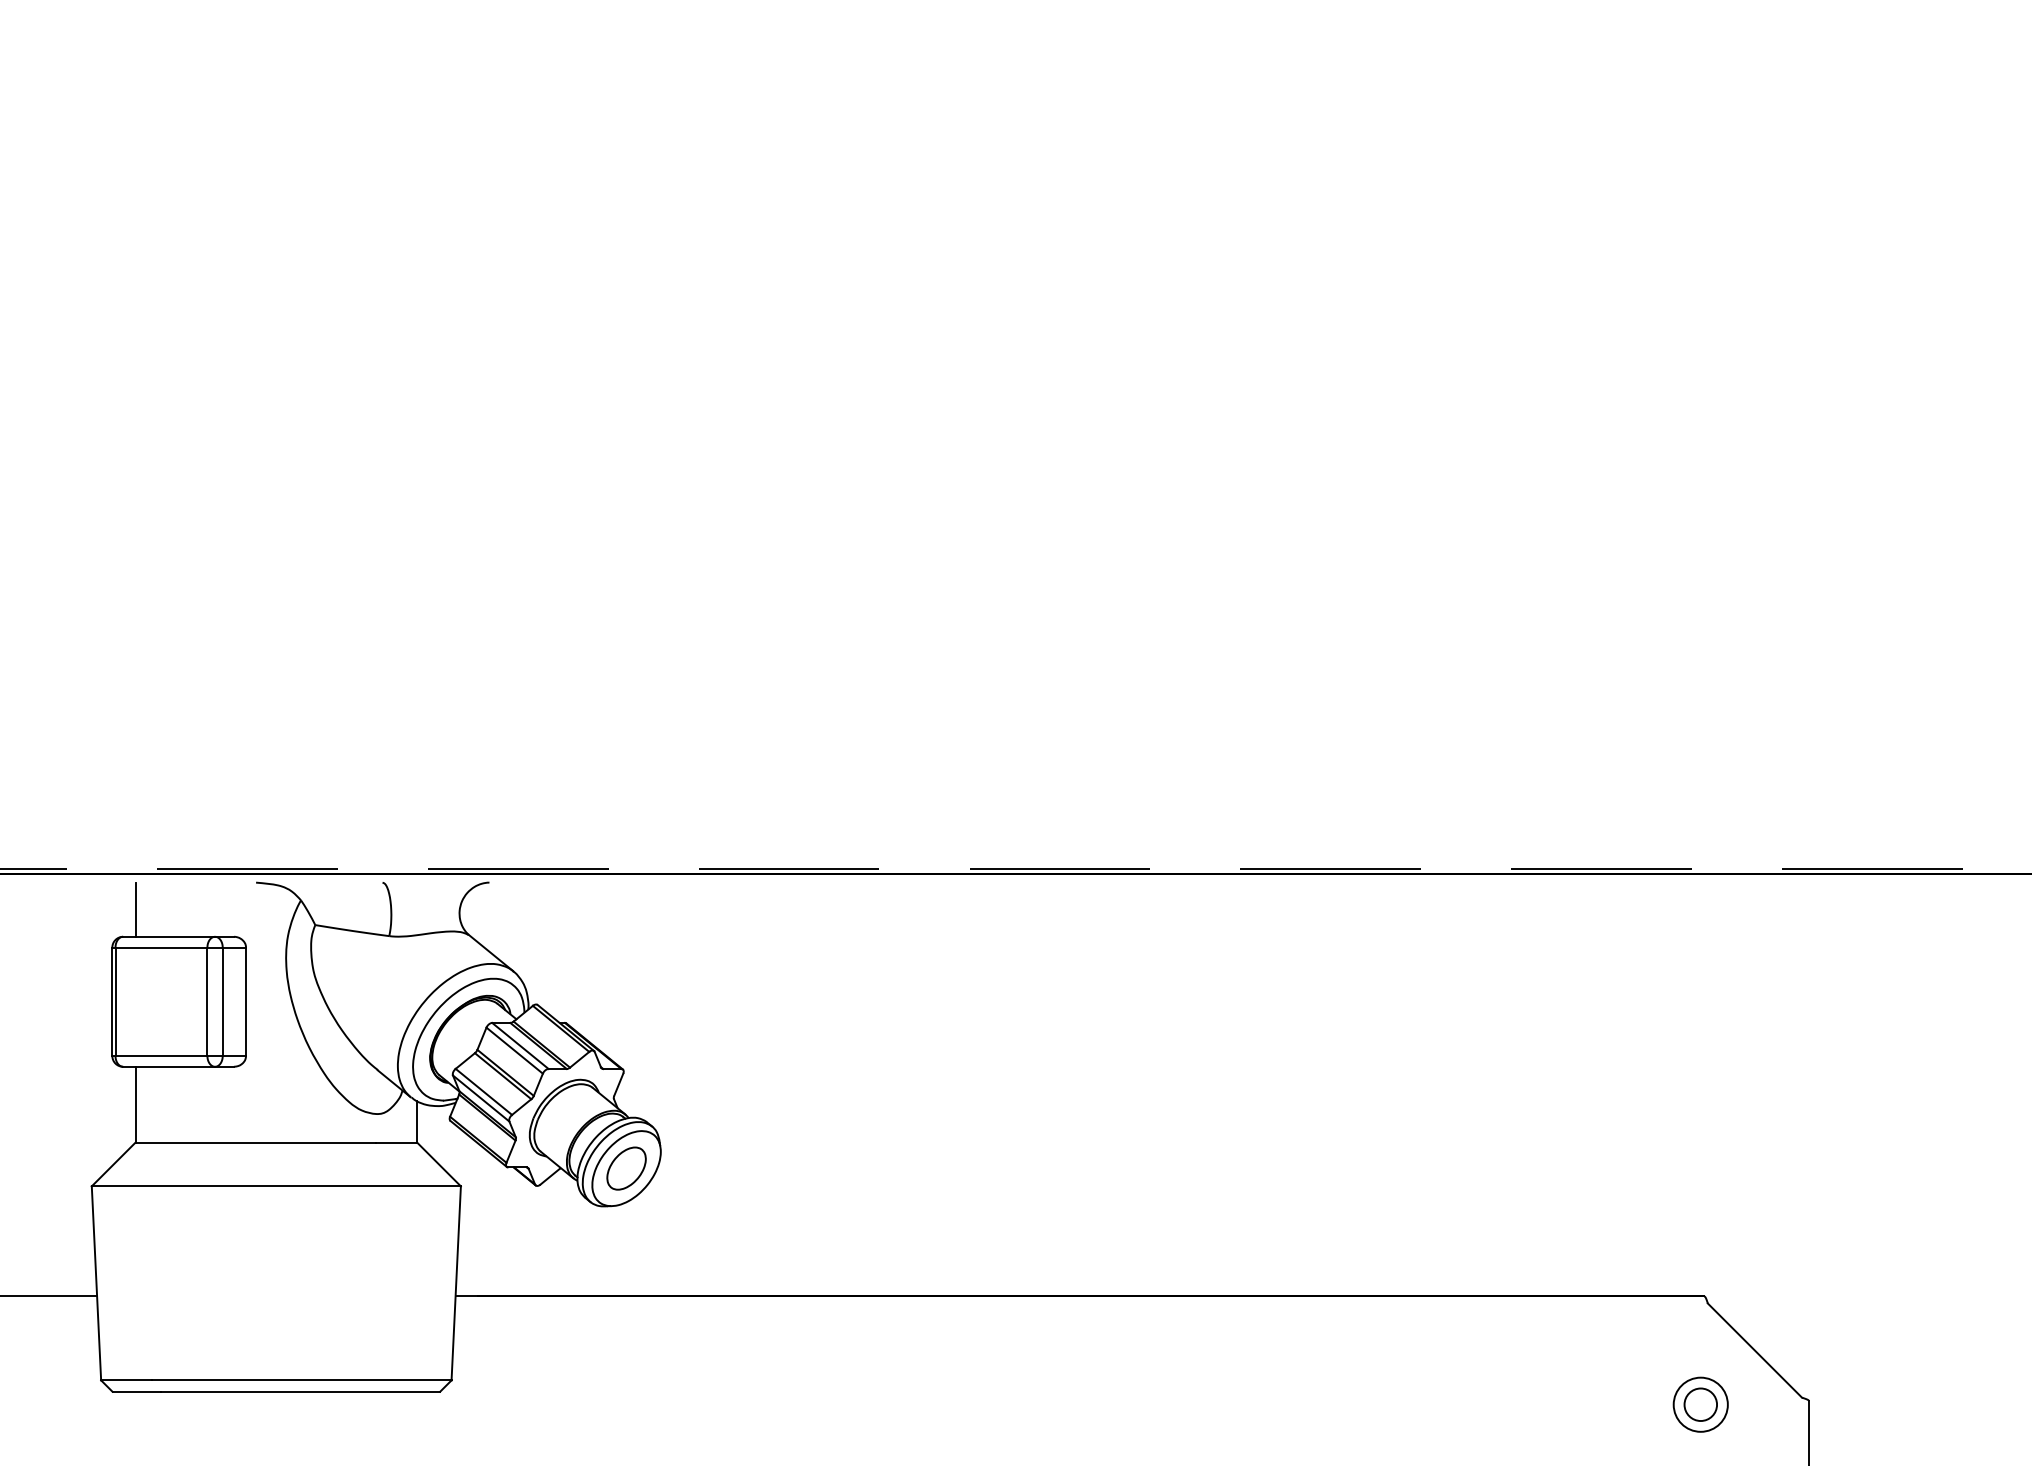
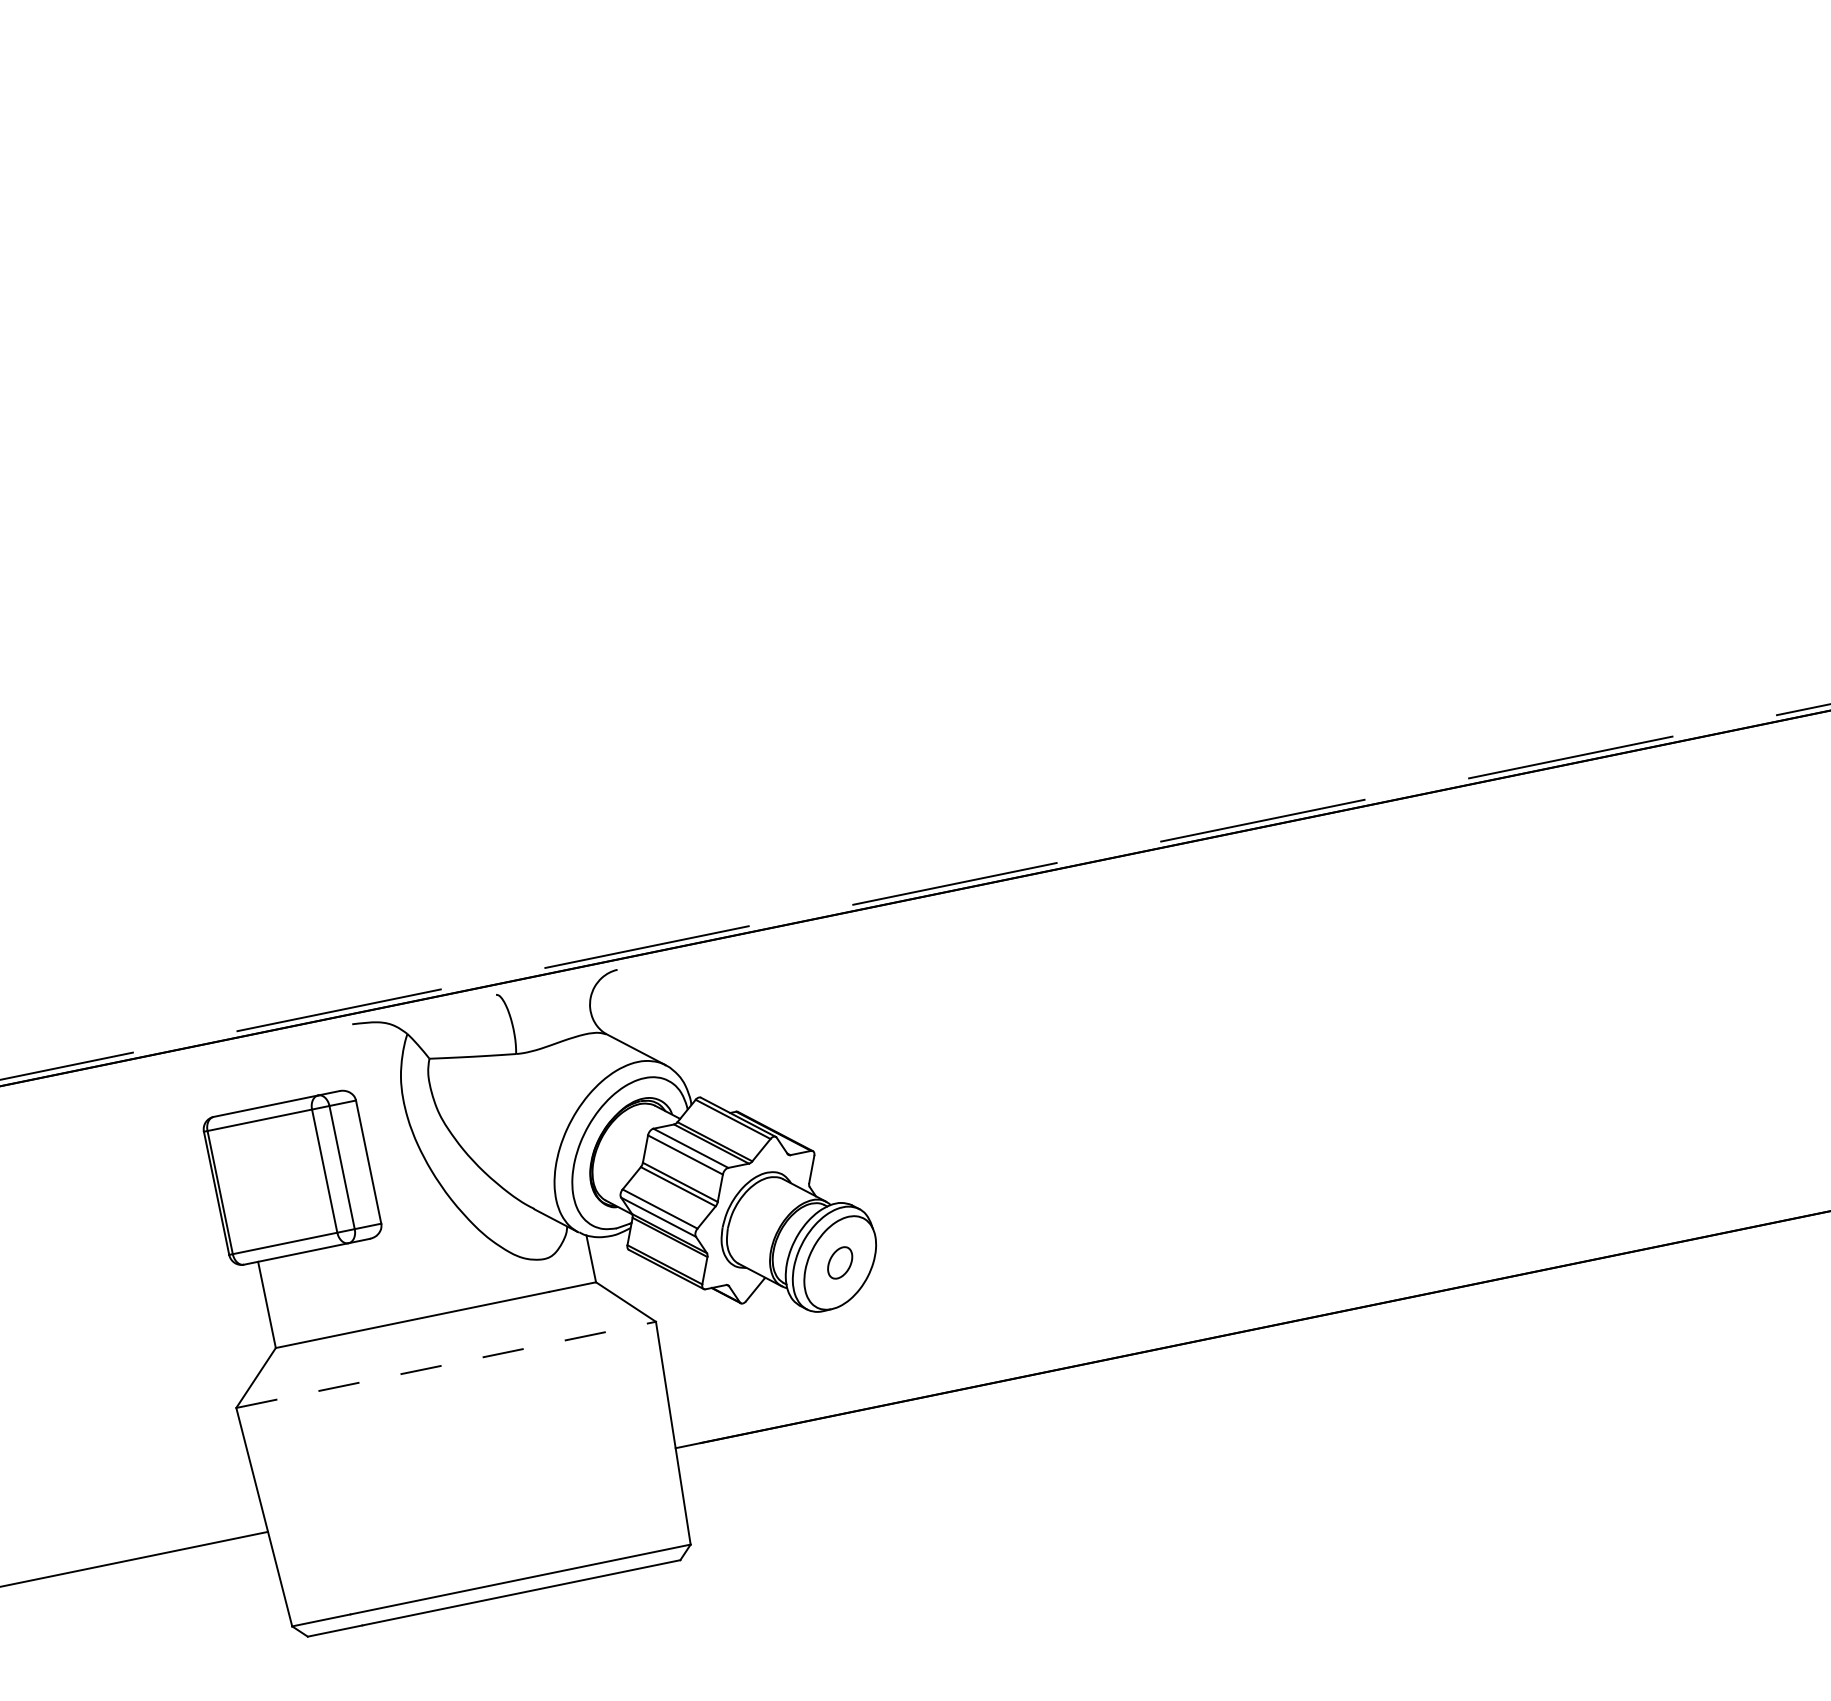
line: (135, 909) -> (221, 1082), removed
part: (626, 1168) -> (840, 1262), size x0.6
line: (276, 1186) -> (446, 1365), solid -> dashed

